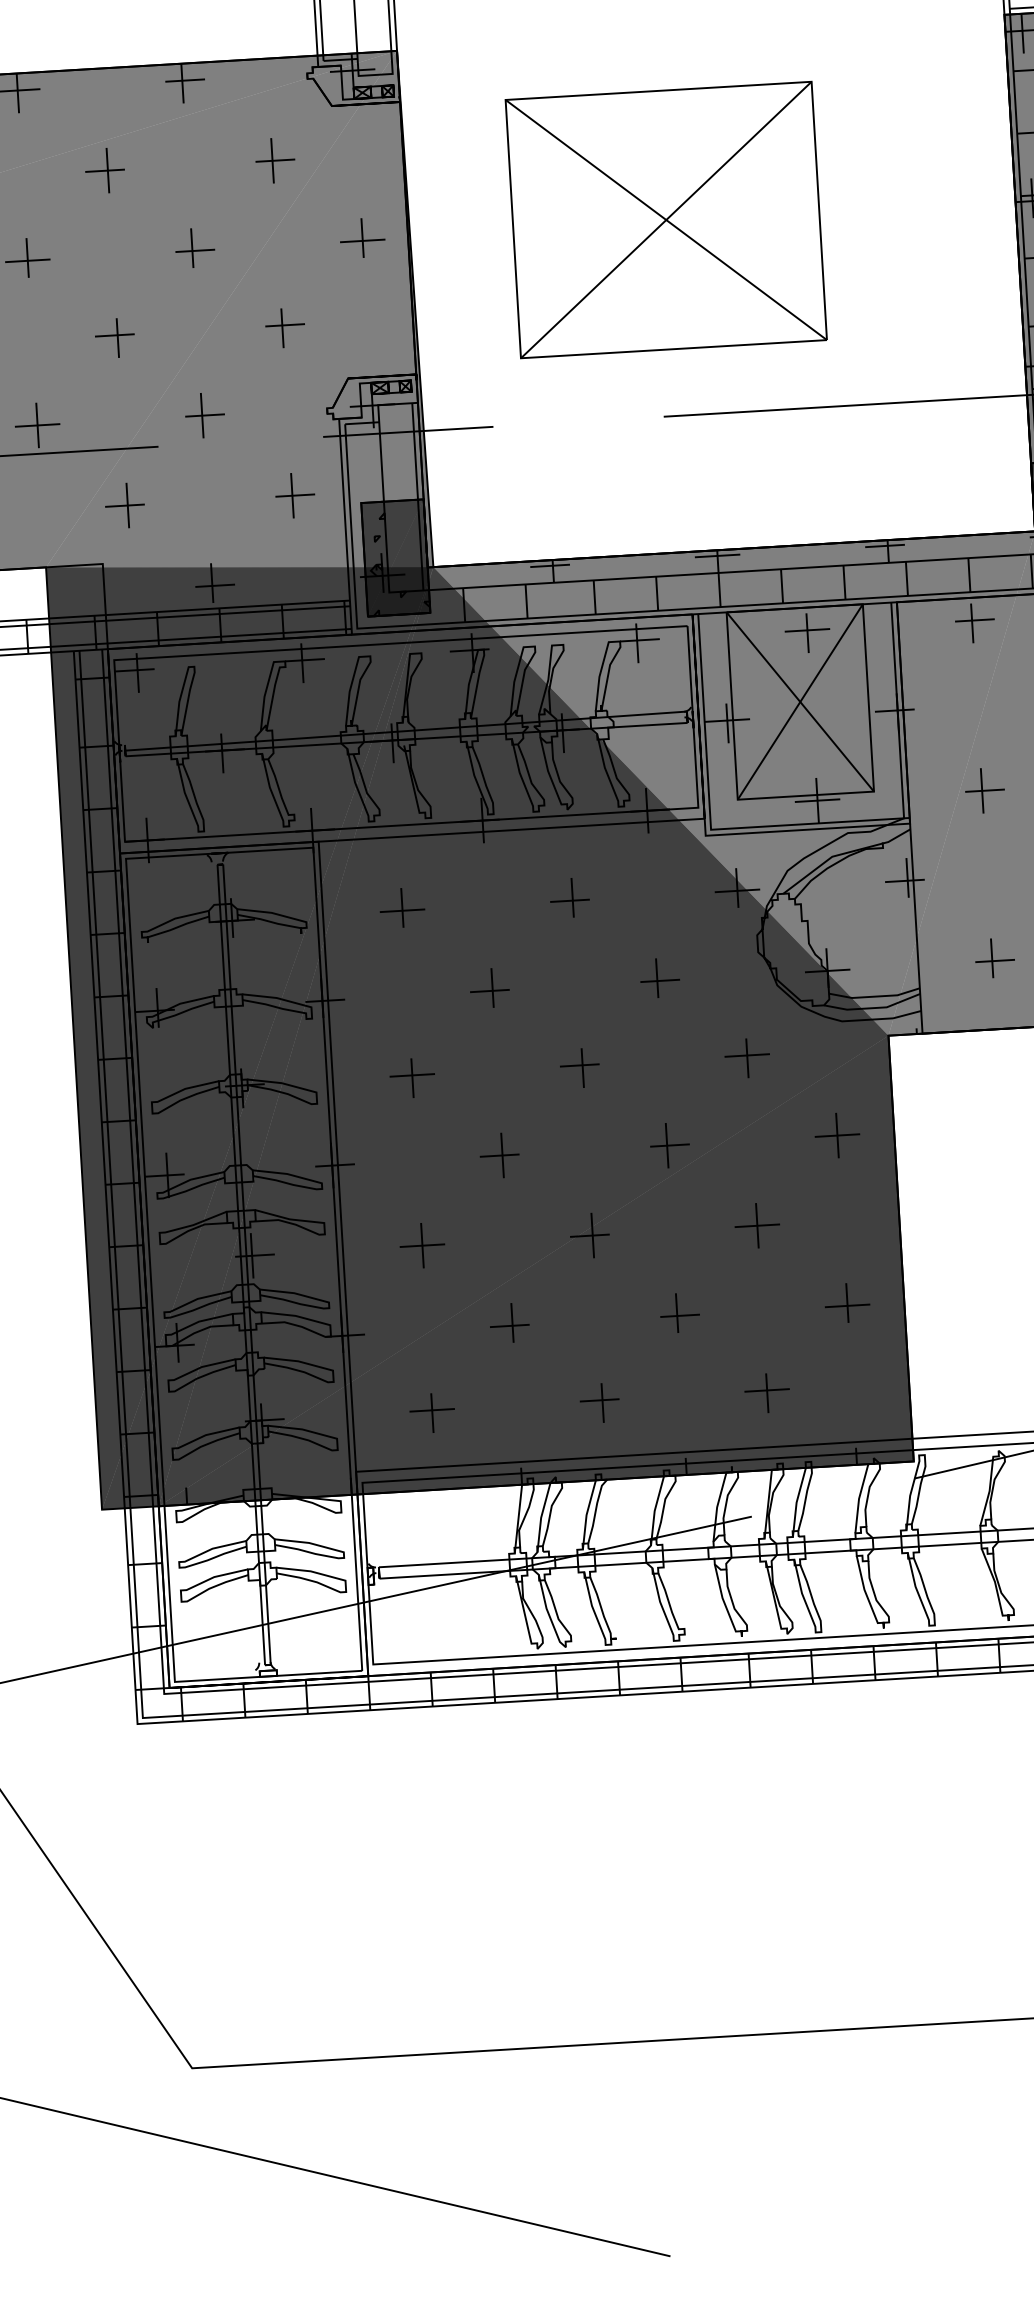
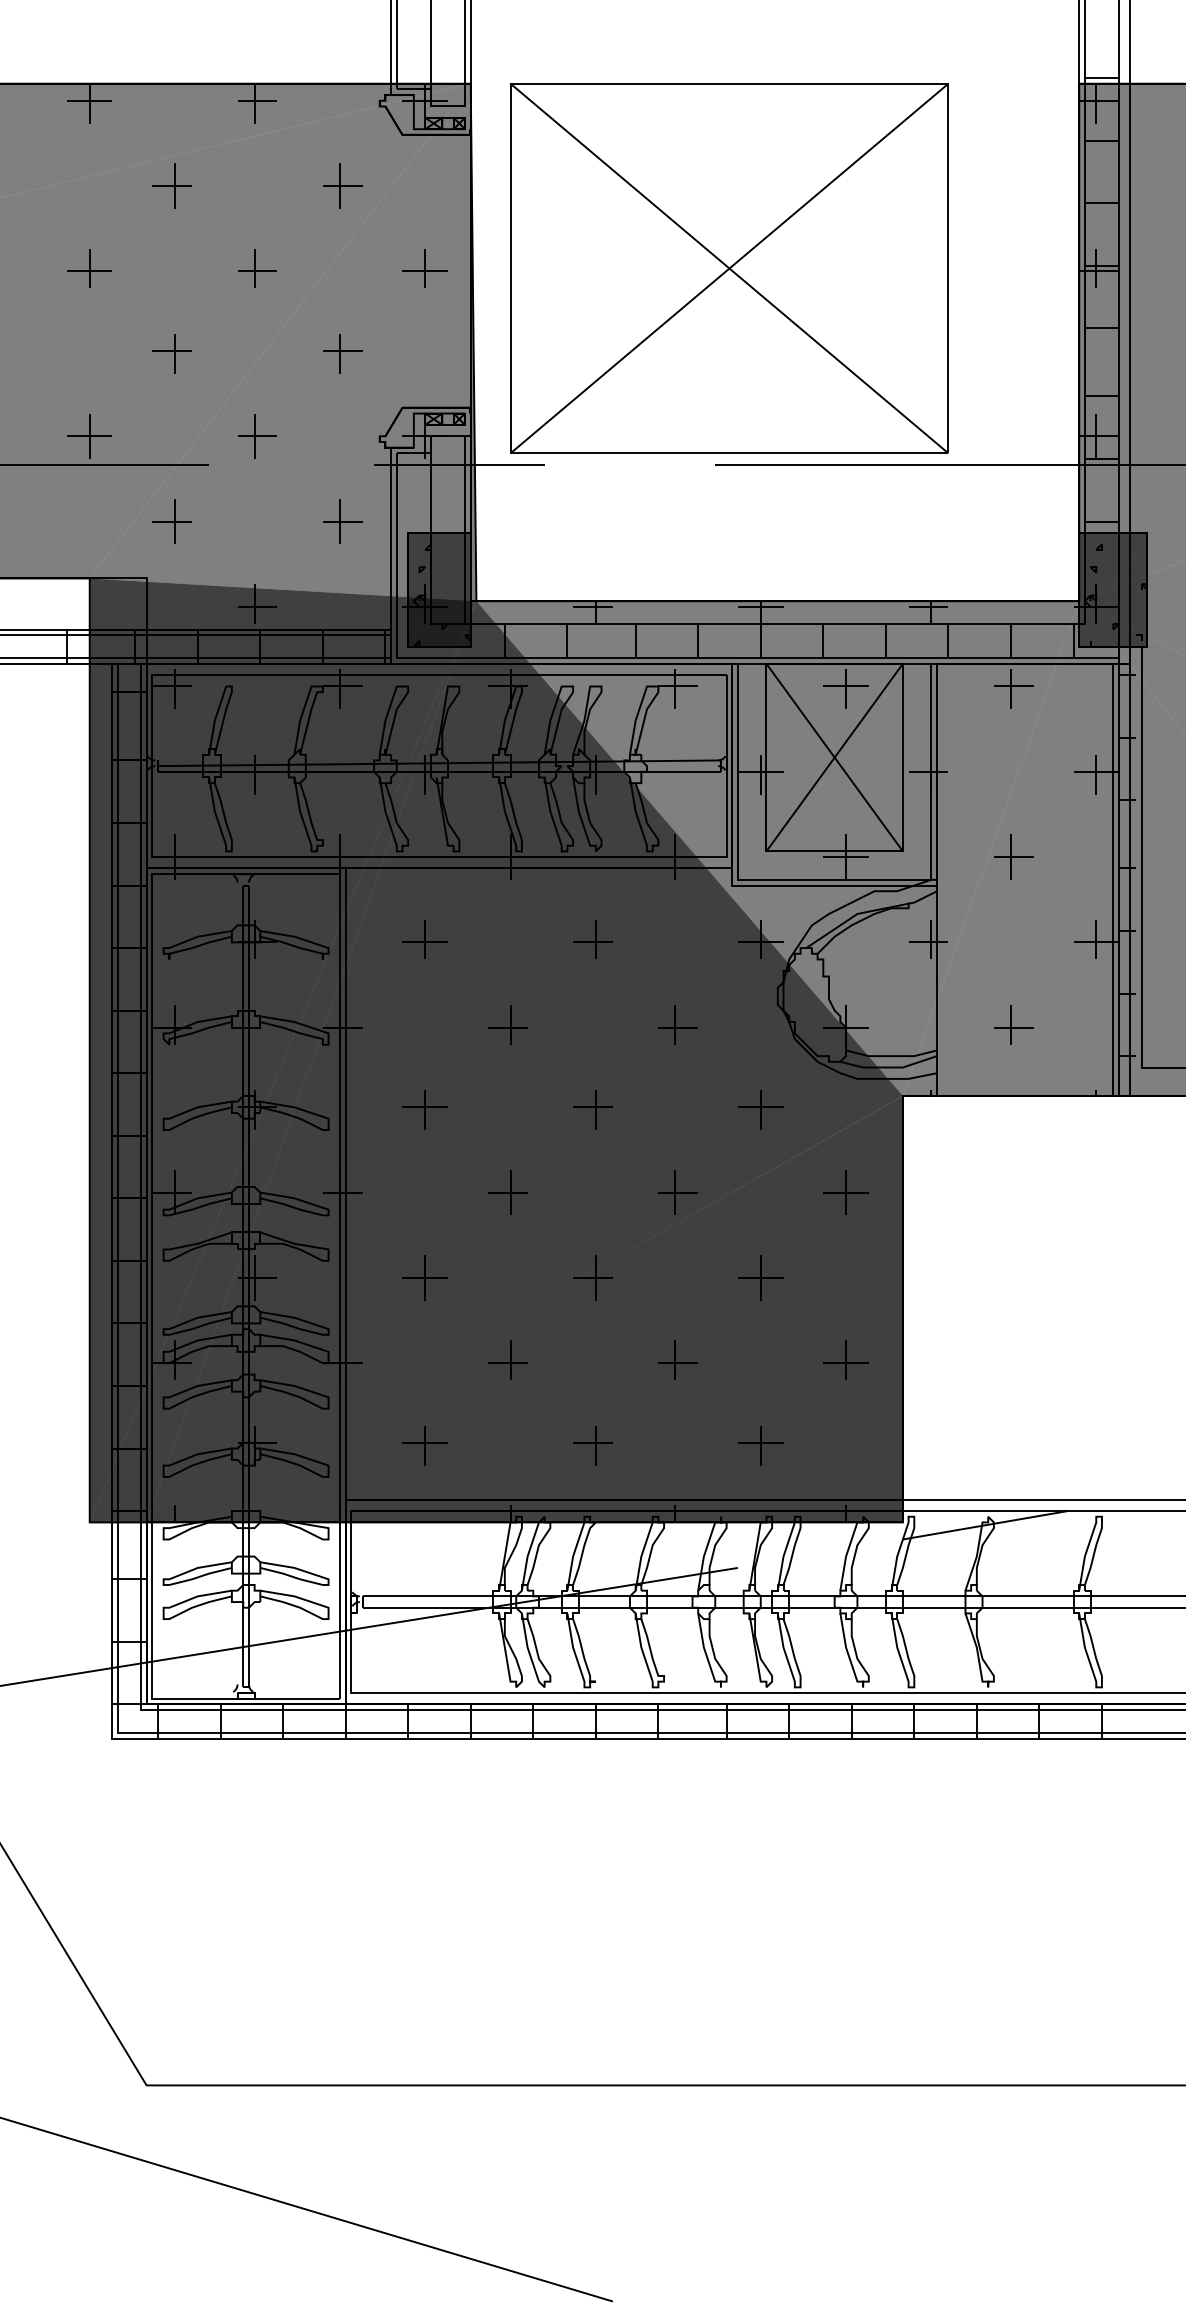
part: (666, 220) -> (729, 268), size x1.43

